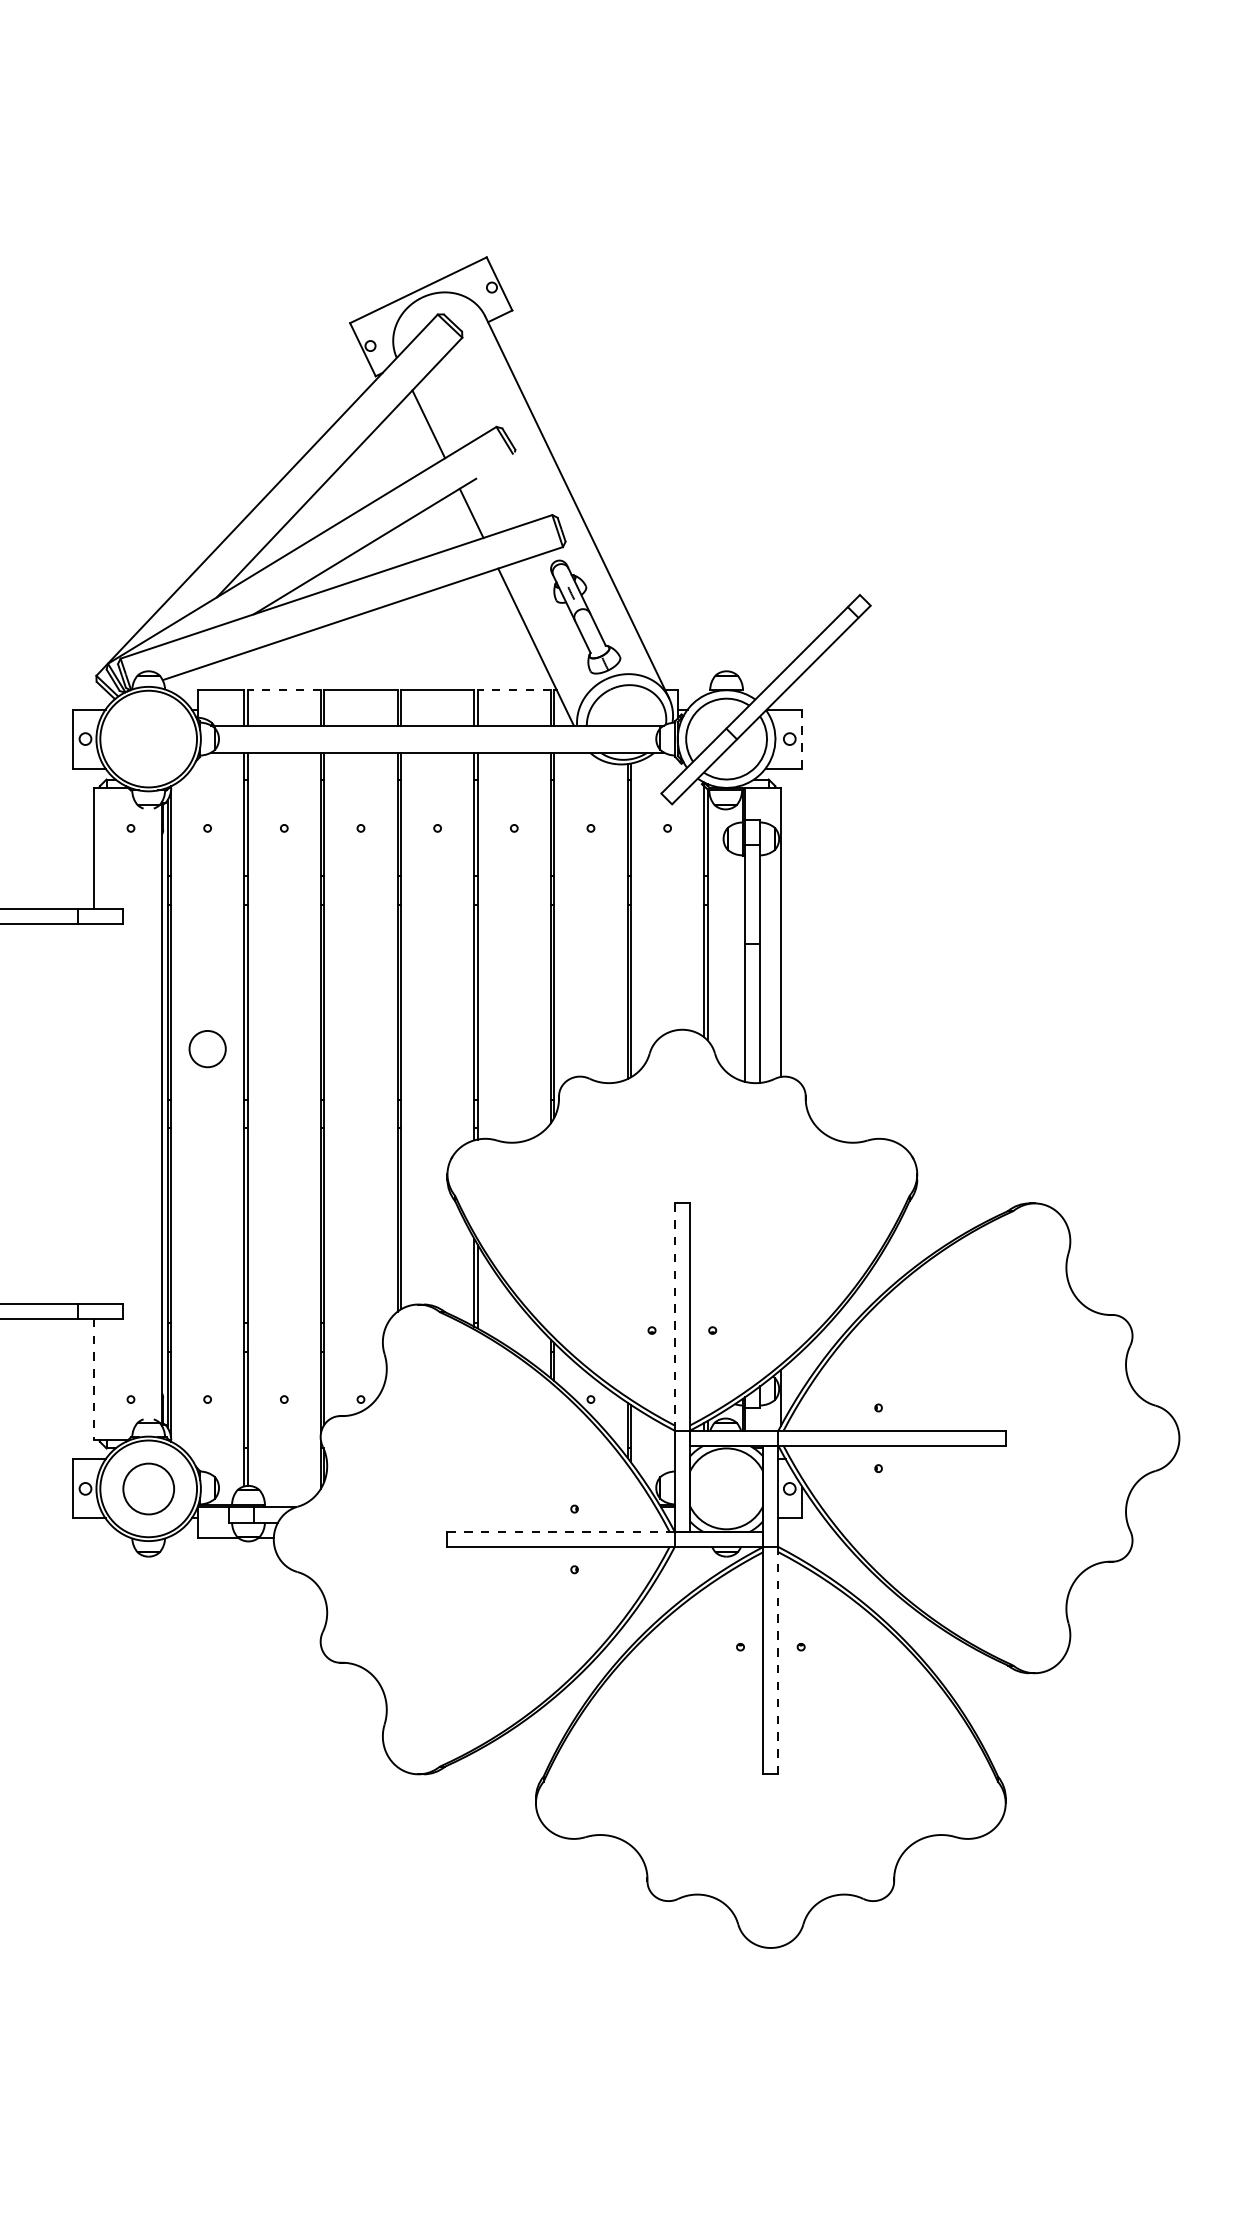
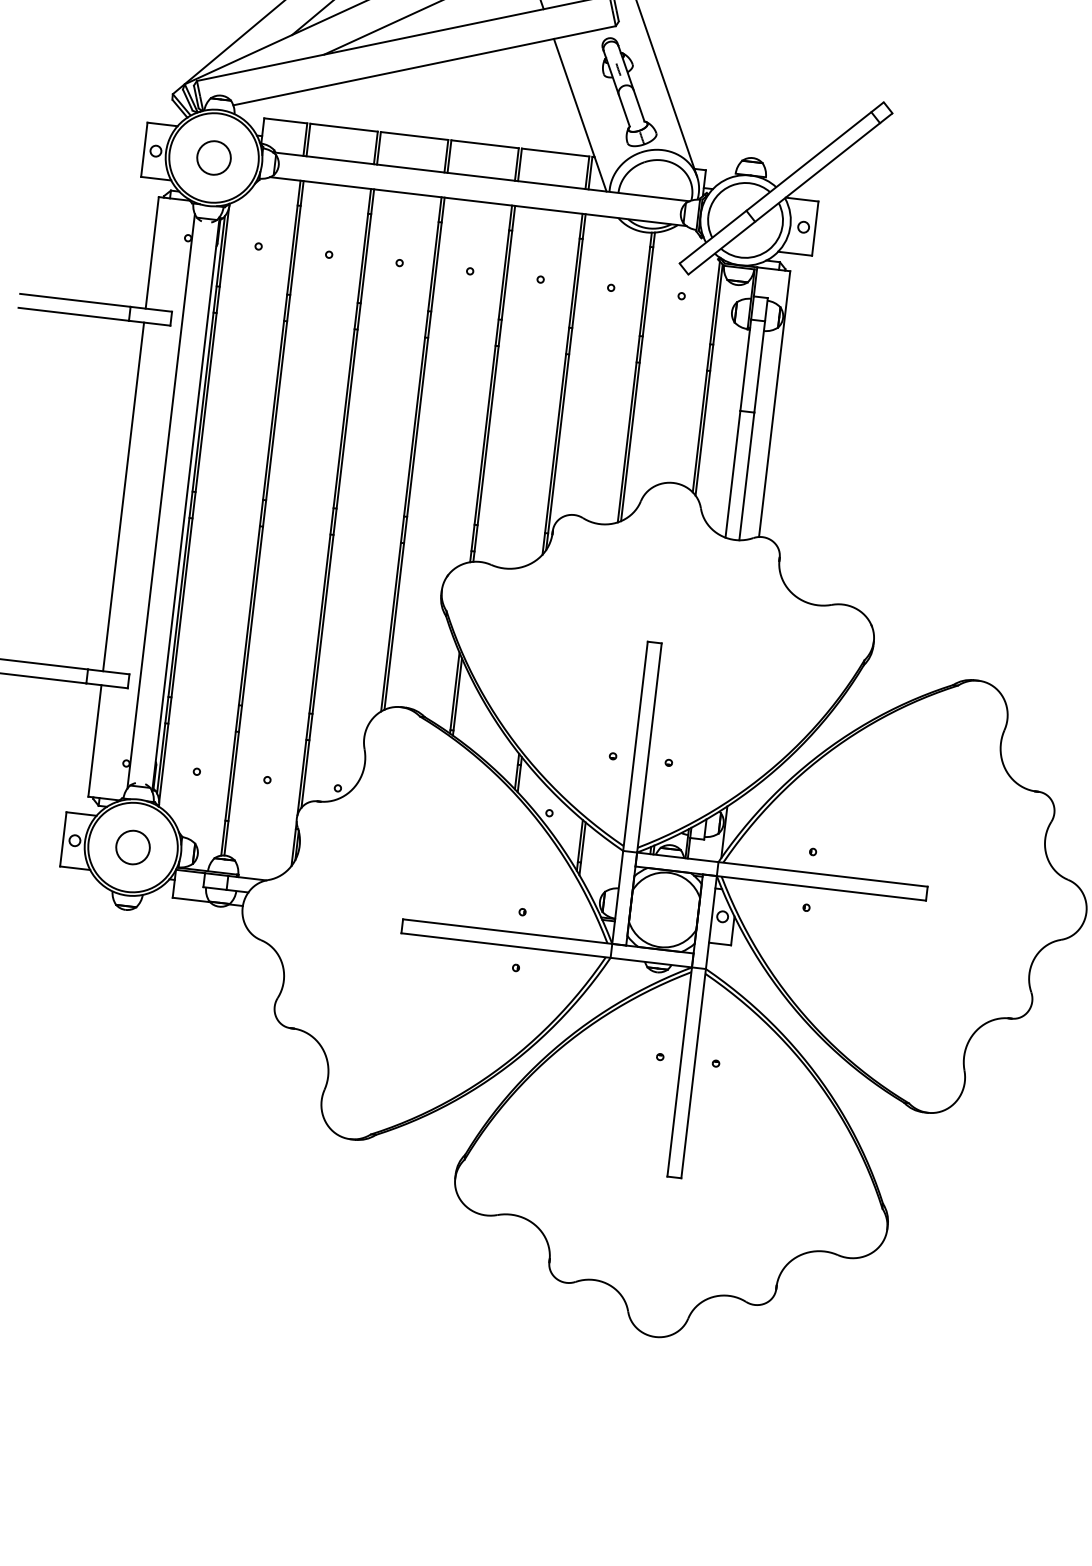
line: (284, 690) -> (344, 127), dashed -> solid
line: (514, 690) -> (555, 152), dashed -> solid
line: (802, 739) -> (815, 229), dashed -> solid
circle: (207, 1049) -> (213, 158), moved
line: (94, 1113) -> (123, 496), added
line: (135, 1113) -> (161, 500), added
line: (674, 1317) -> (635, 746), dashed -> solid
line: (94, 1379) -> (95, 741), dashed -> solid
circle: (148, 1488) -> (132, 847), size x0.71
line: (561, 1531) -> (508, 931), dashed -> solid
line: (778, 1660) -> (693, 1073), dashed -> solid

